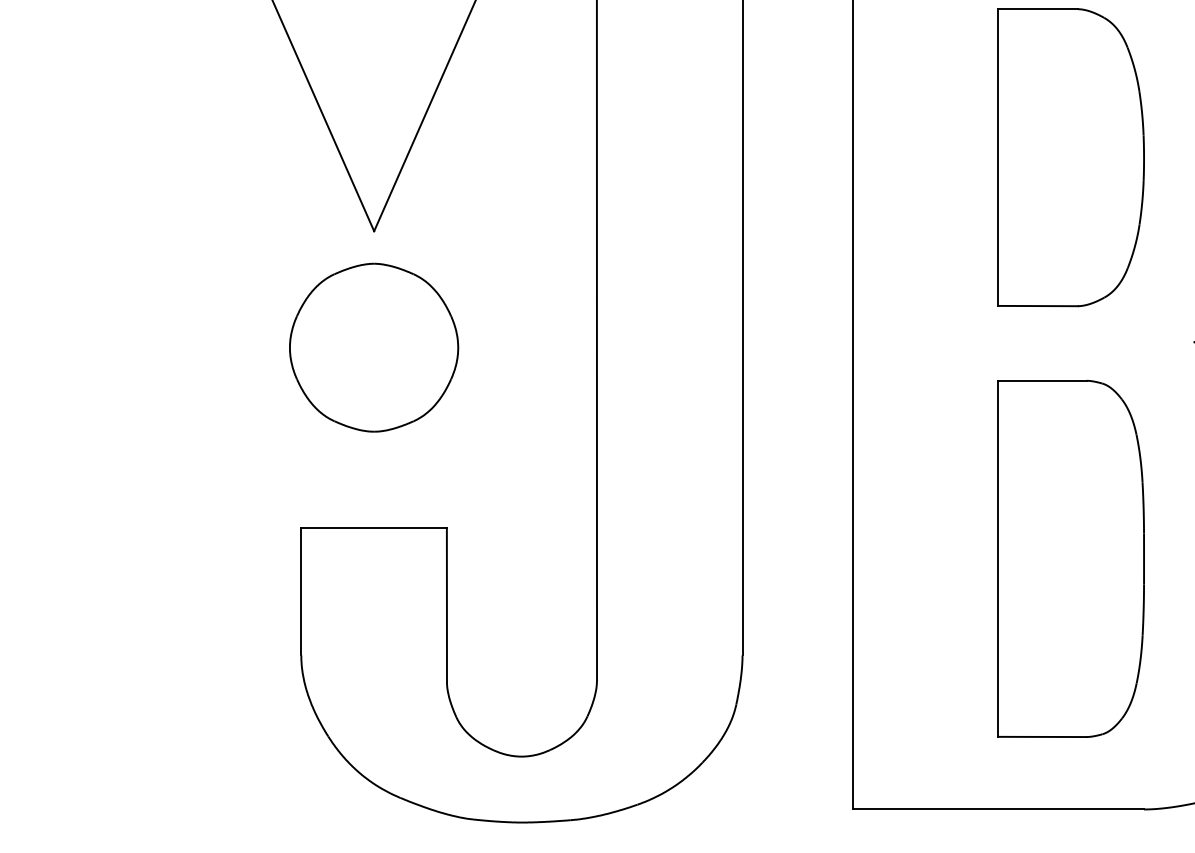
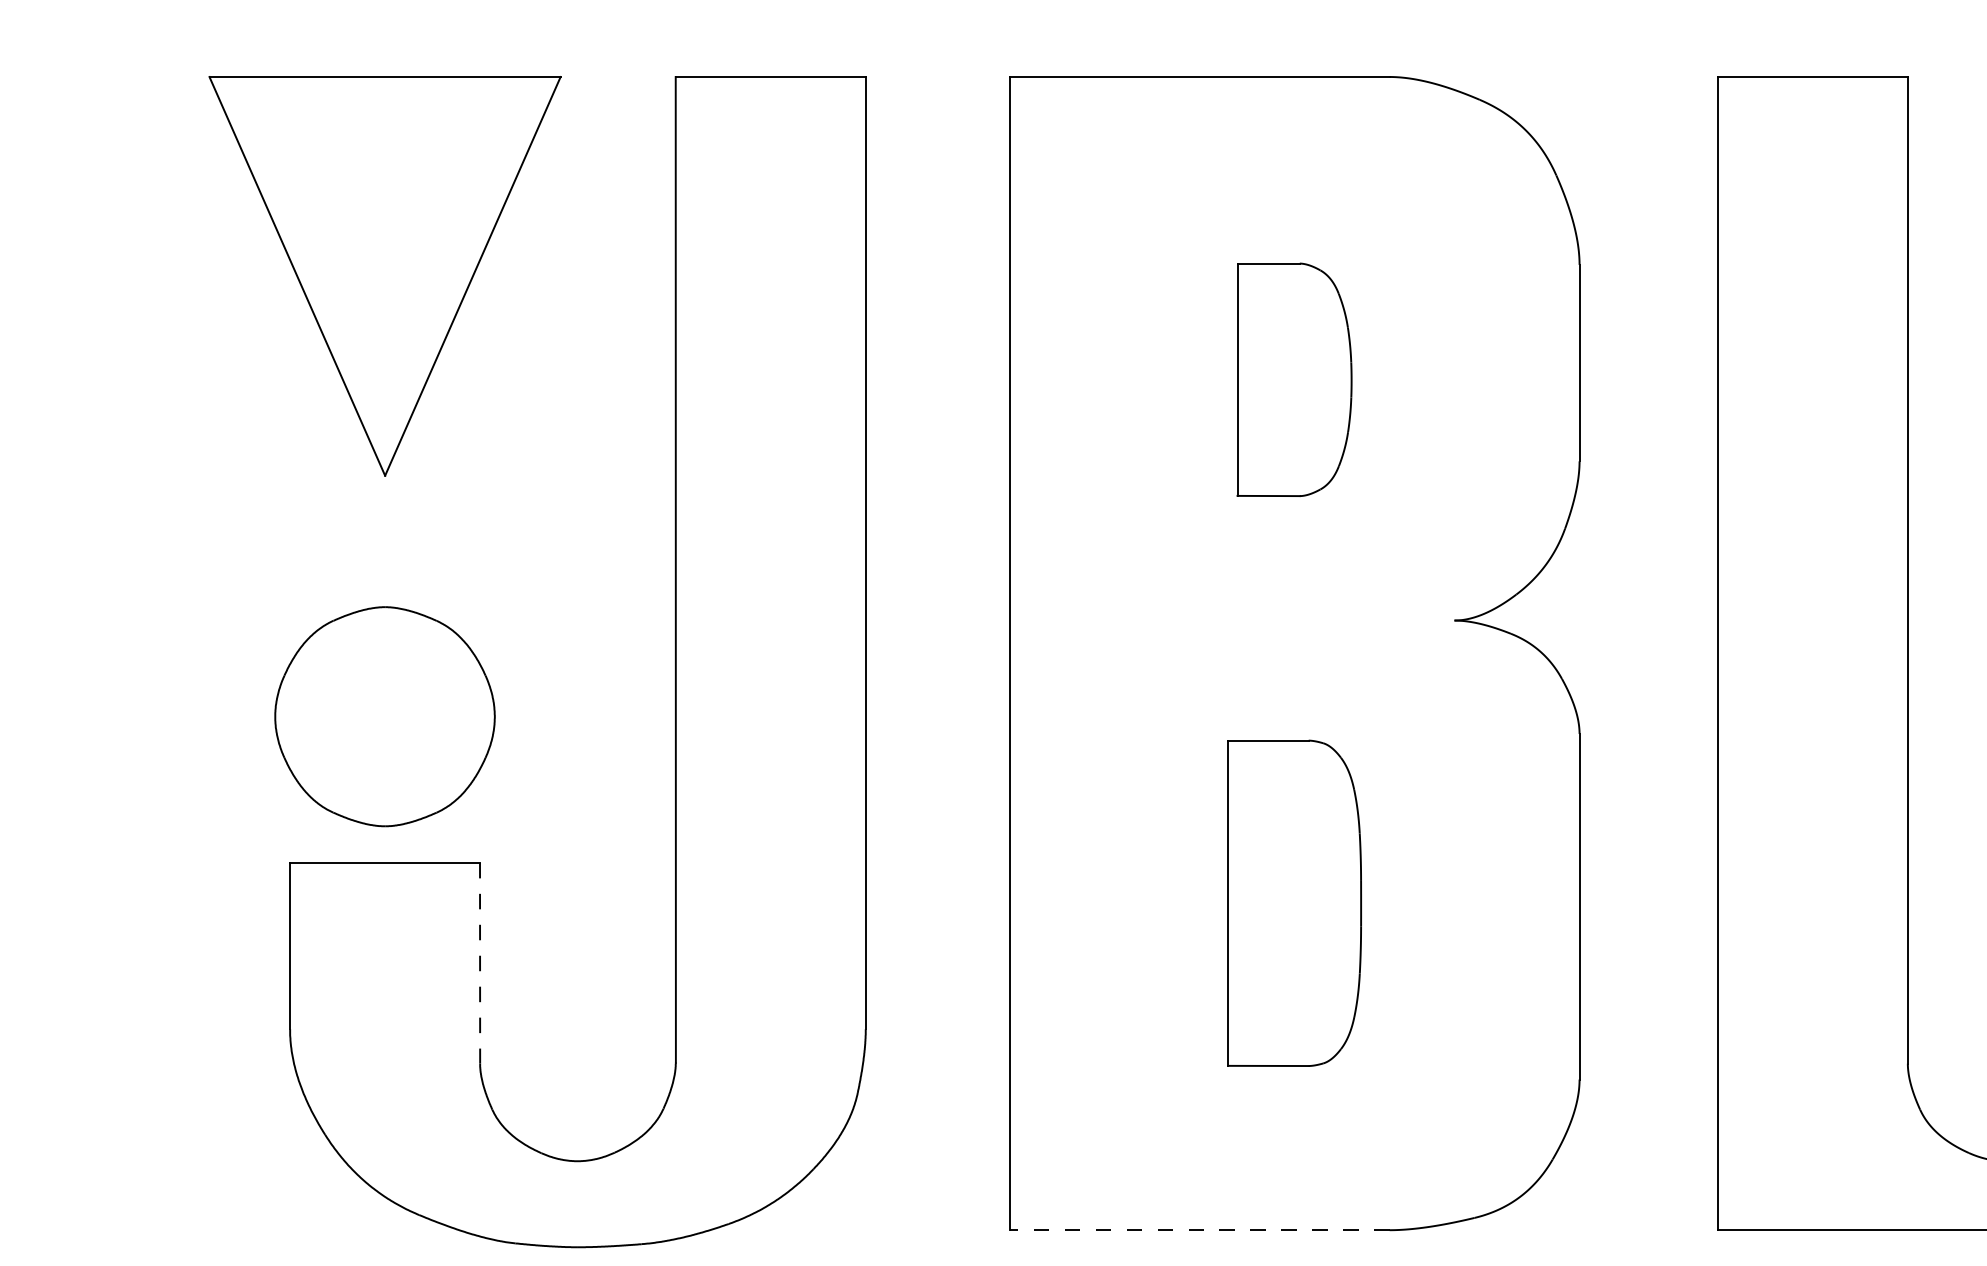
part: (1071, 157) -> (1294, 379), size x0.6
part: (373, 347) -> (384, 716), moved
part: (1071, 559) -> (1294, 903), size x0.7
line: (447, 605) -> (480, 963), solid -> dashed
line: (998, 809) -> (1199, 1230), solid -> dashed

